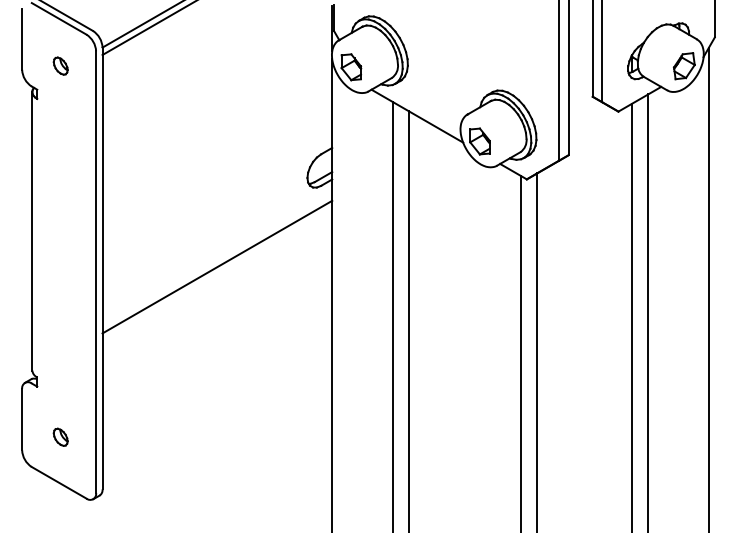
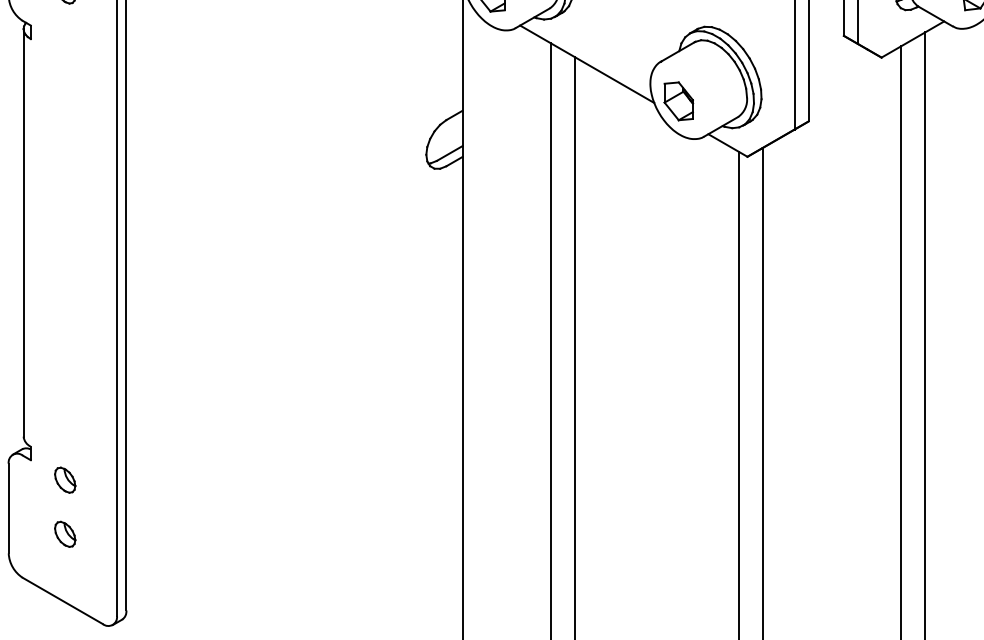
line: (217, 266) -> (294, 284), removed
part: (60, 399) -> (64, 479), added

